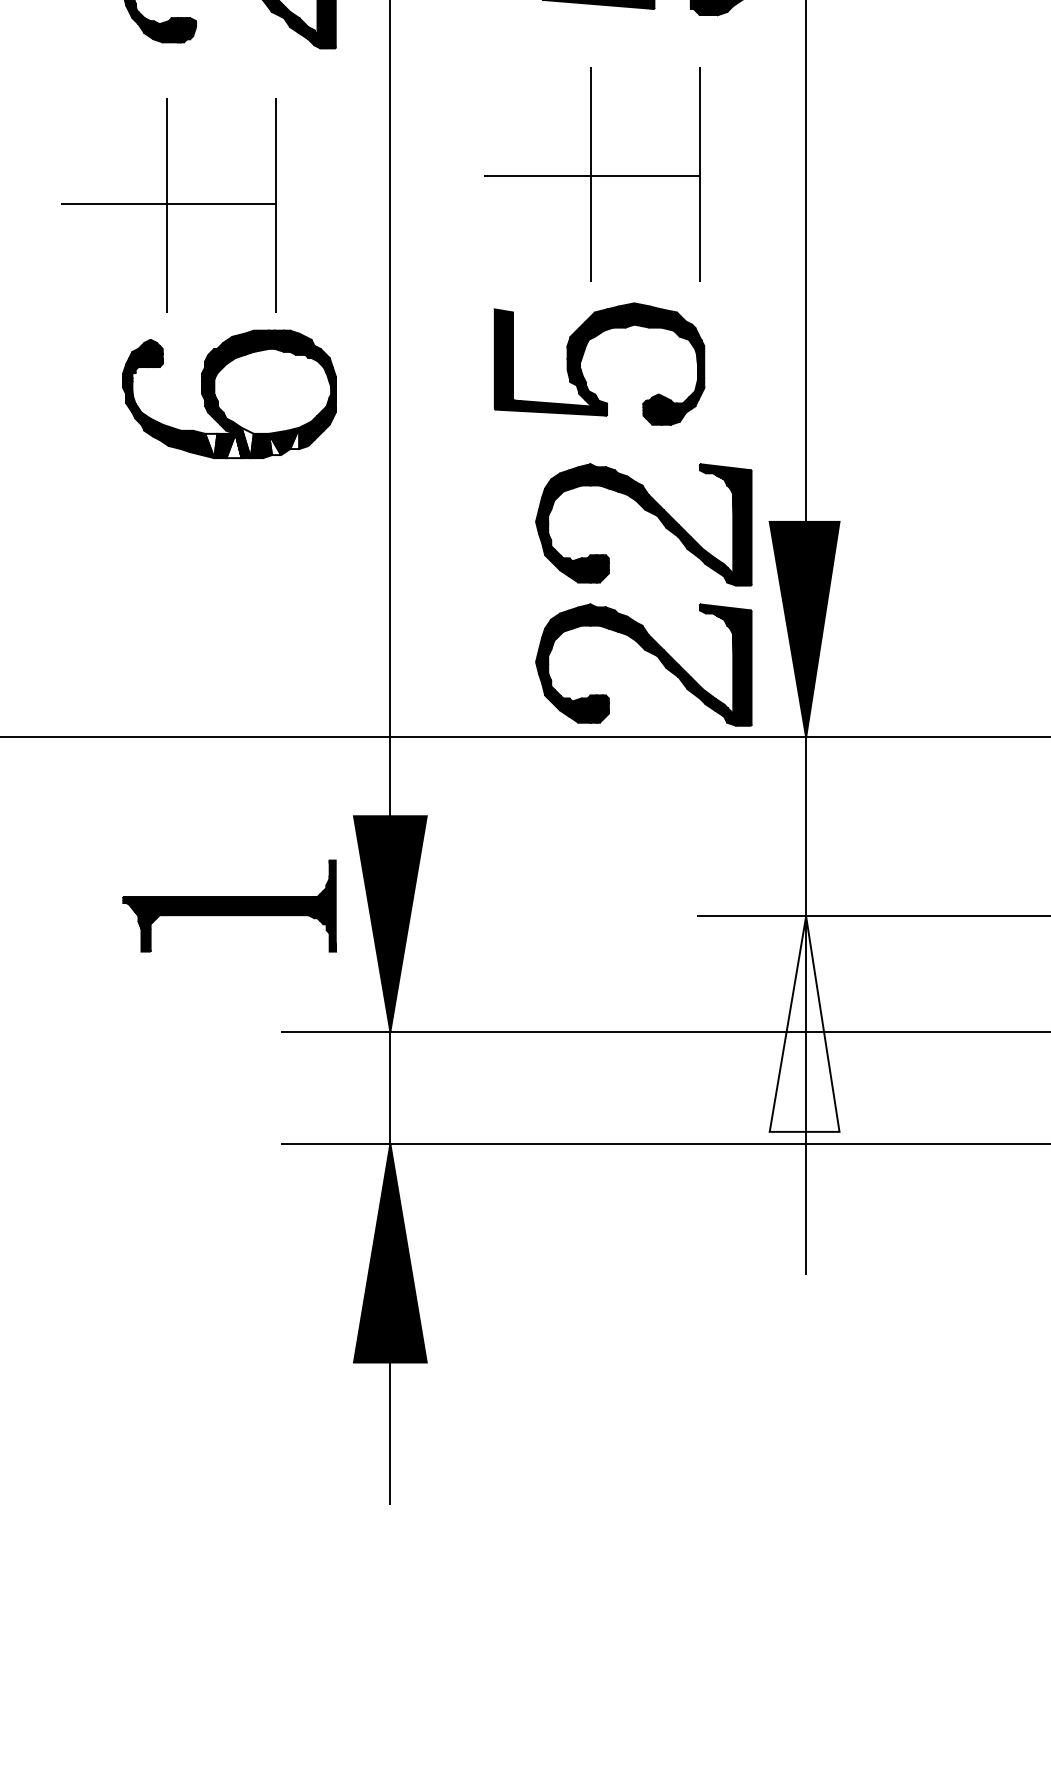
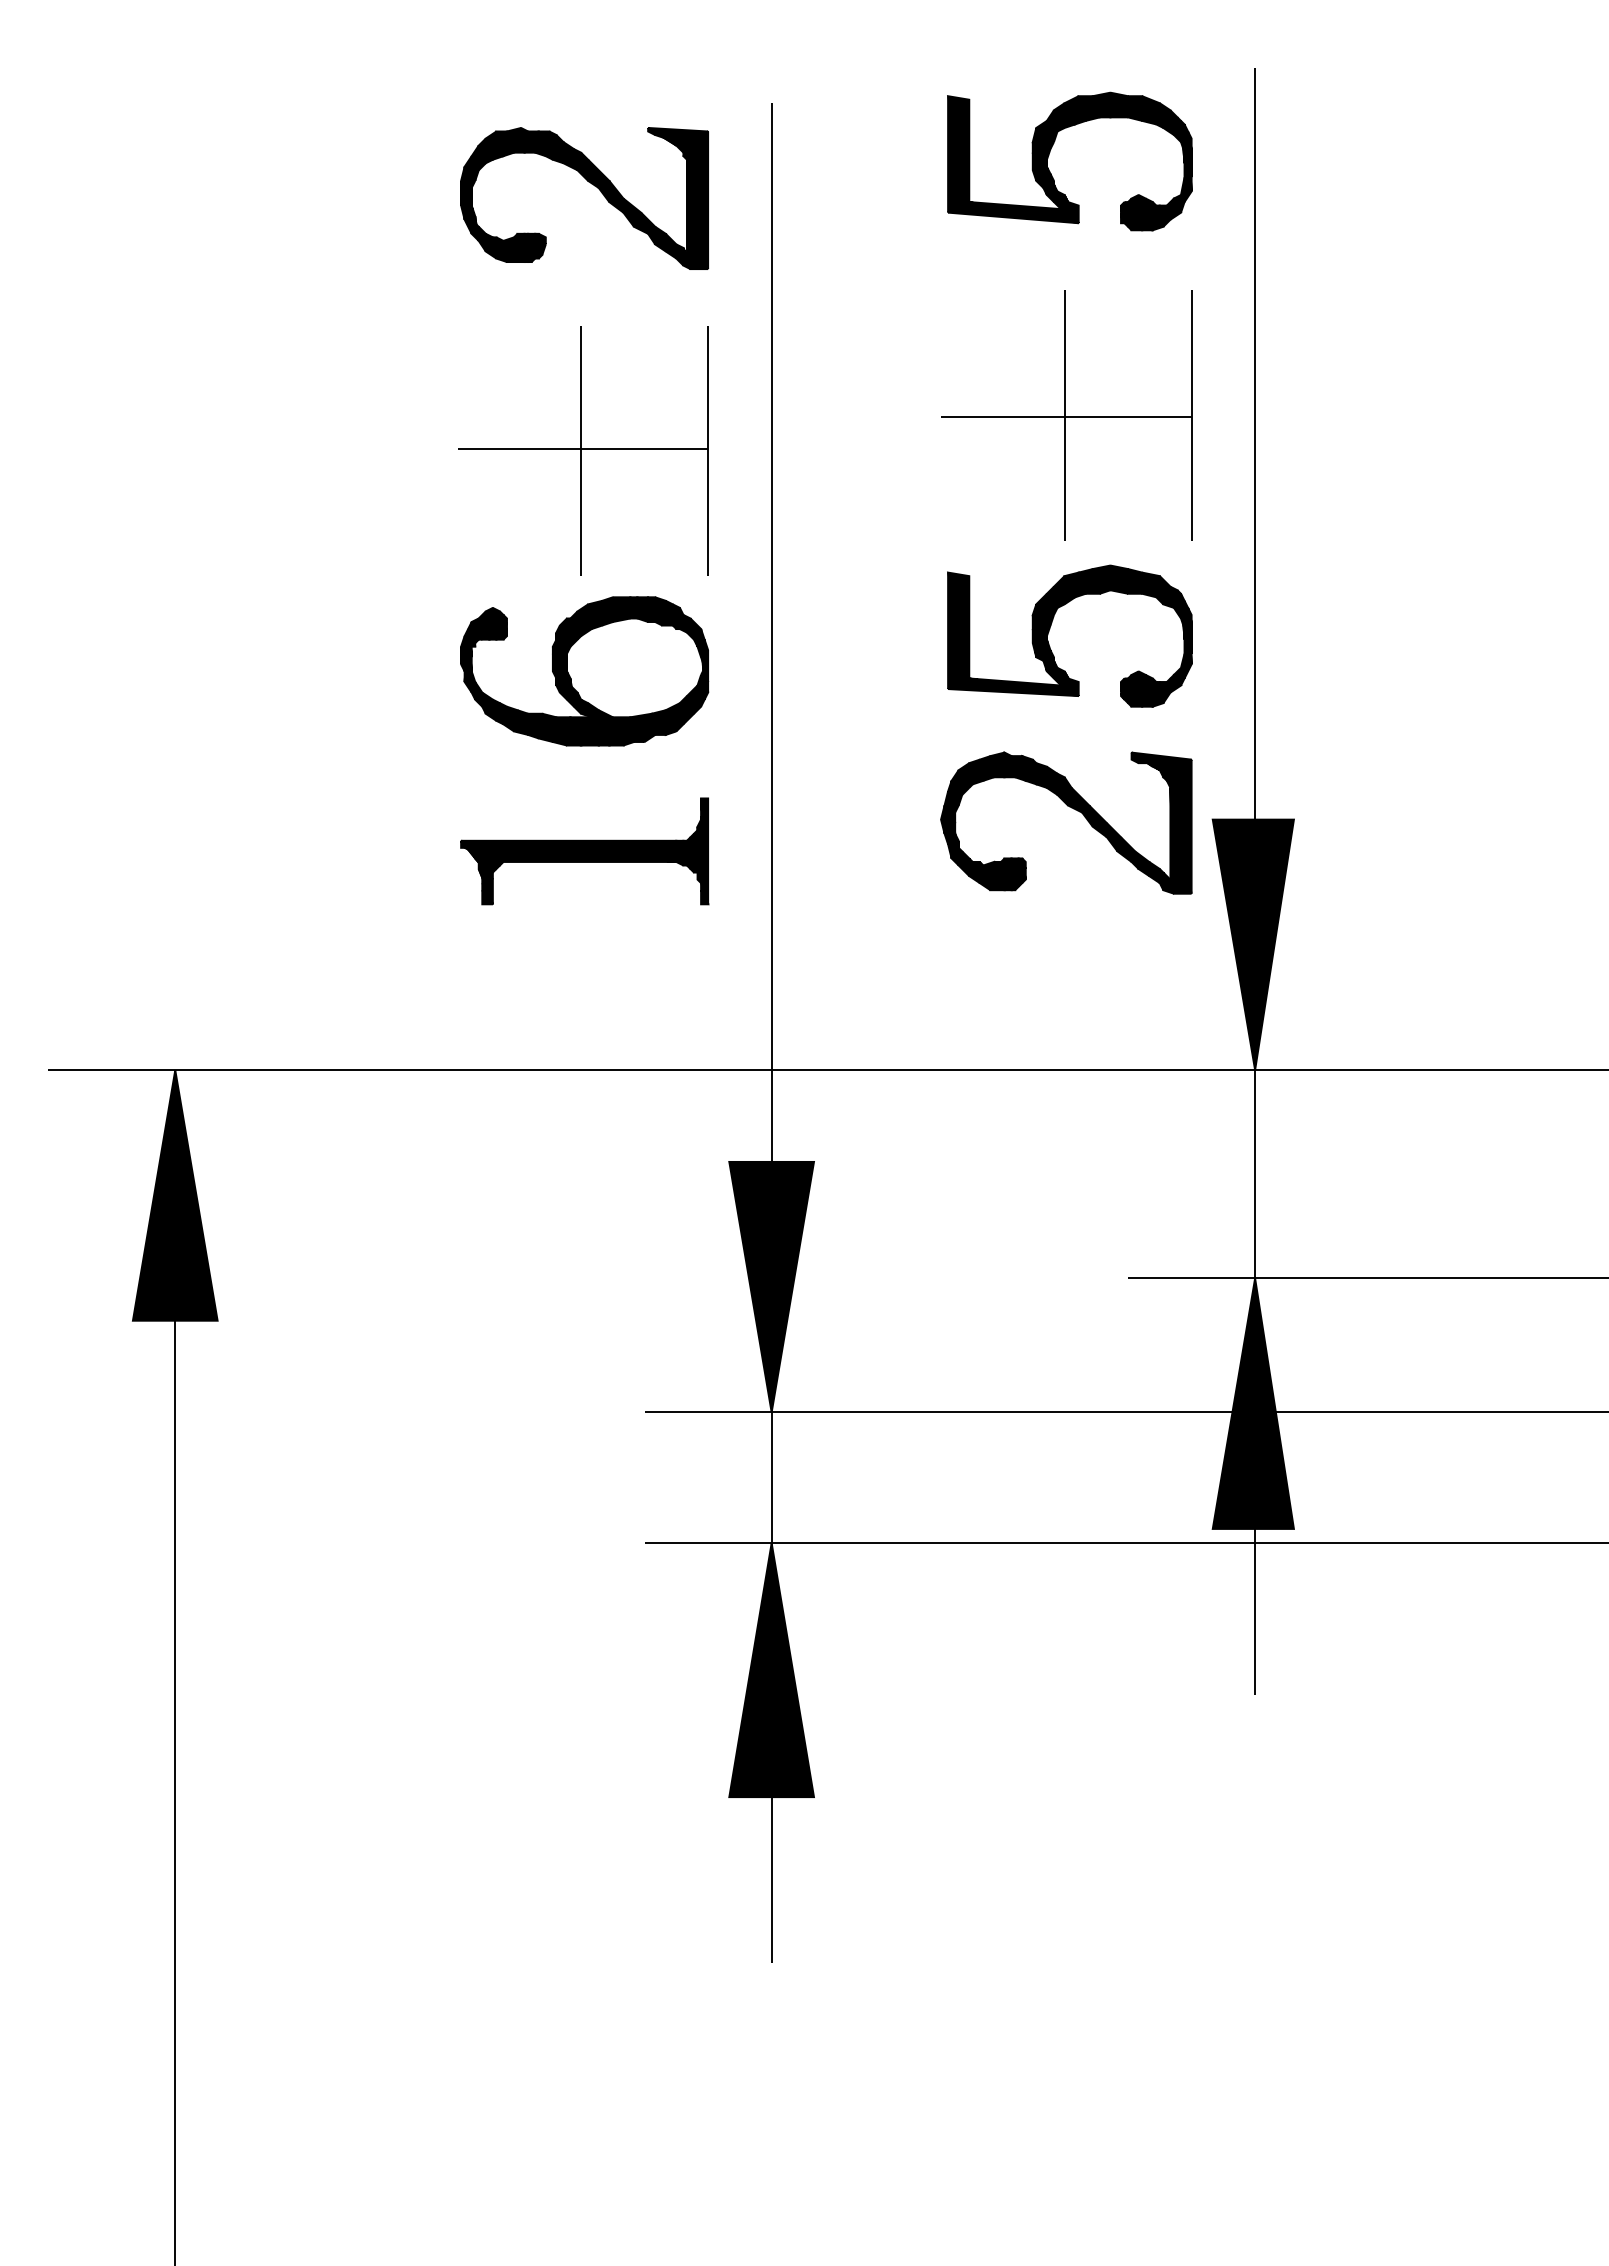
part: (592, 174) -> (1066, 415), moved
part: (169, 205) -> (583, 450), moved
part: (582, 358) -> (1050, 629), moved
fill: (294, 438) -> (660, 722), added
fill: (247, 442) -> (605, 727), added
fill: (274, 444) -> (637, 729), added
fill: (211, 446) -> (563, 731), added
fill: (233, 446) -> (589, 731), added
part: (649, 653) -> (1073, 972), removed
part: (229, 906) -> (584, 851), moved
fill: (803, 1024) -> (1252, 1403), added

